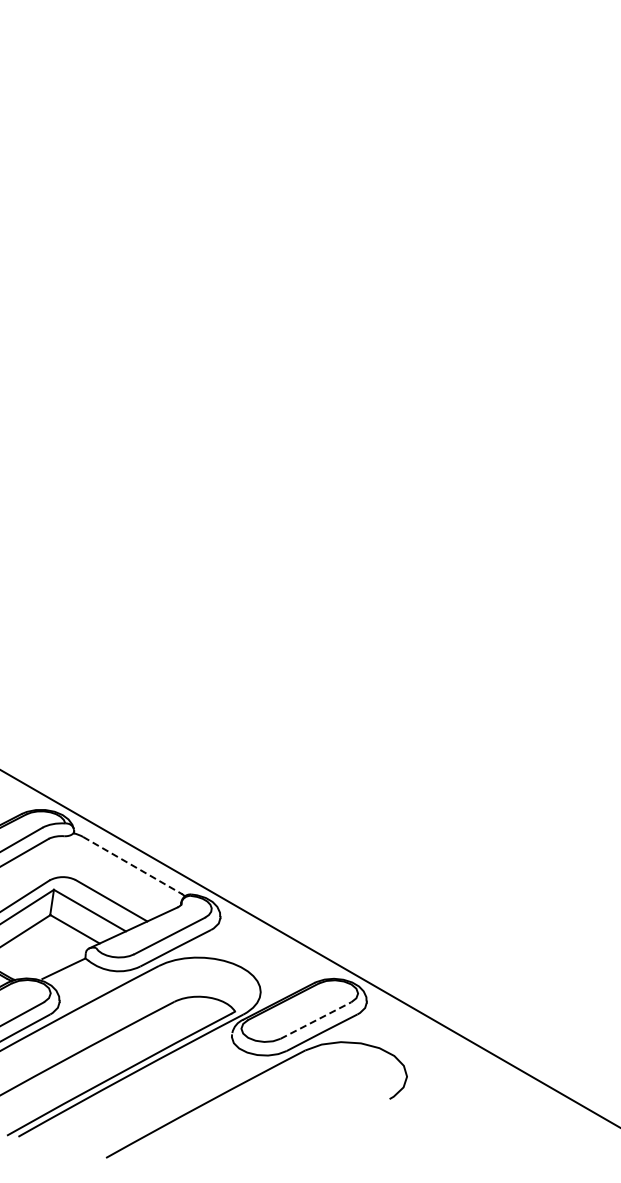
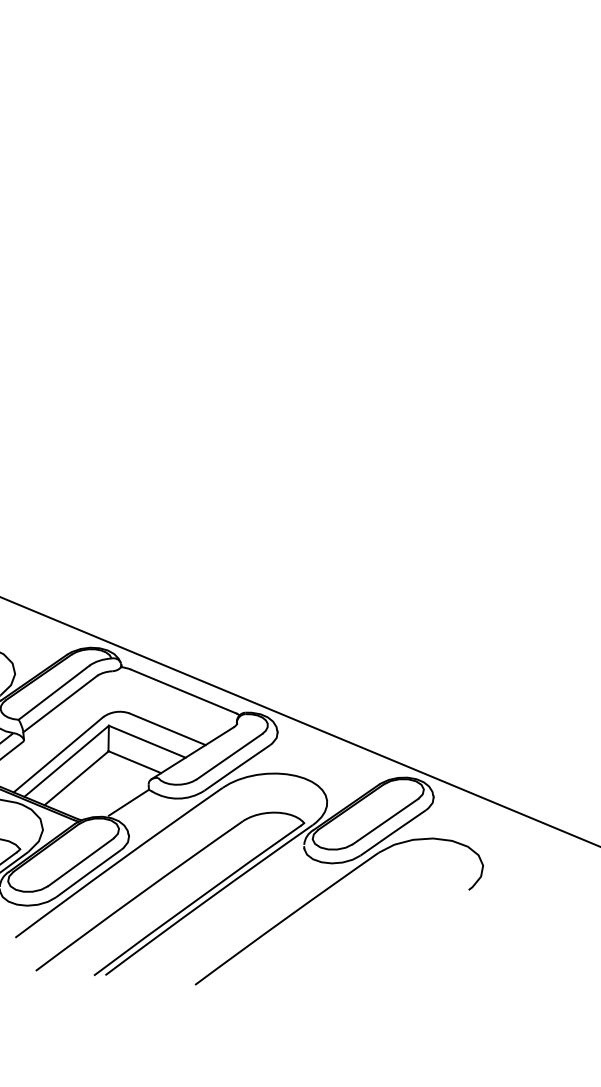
line: (133, 865) -> (184, 691), dashed -> solid
line: (316, 1020) -> (386, 821), dashed -> solid

